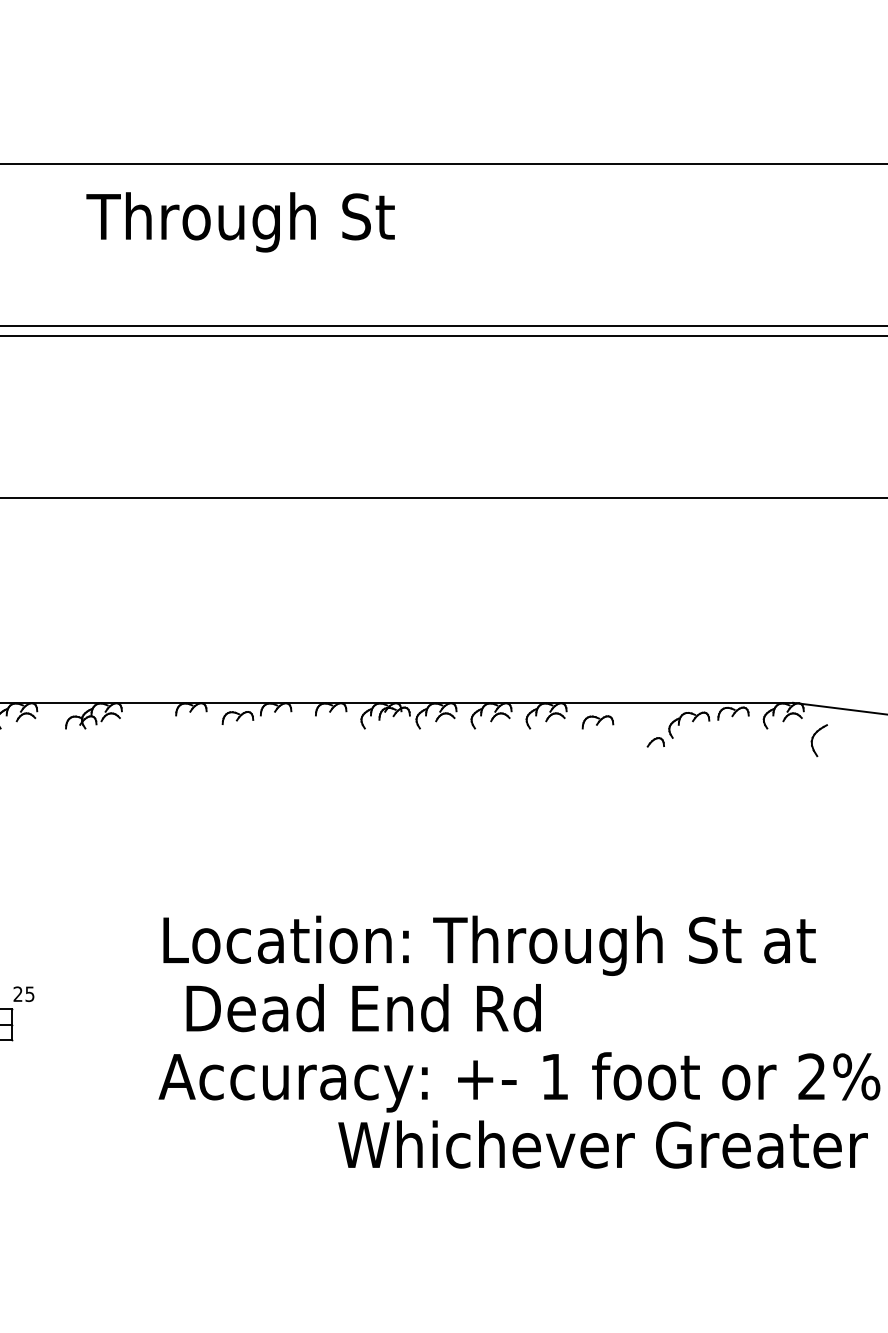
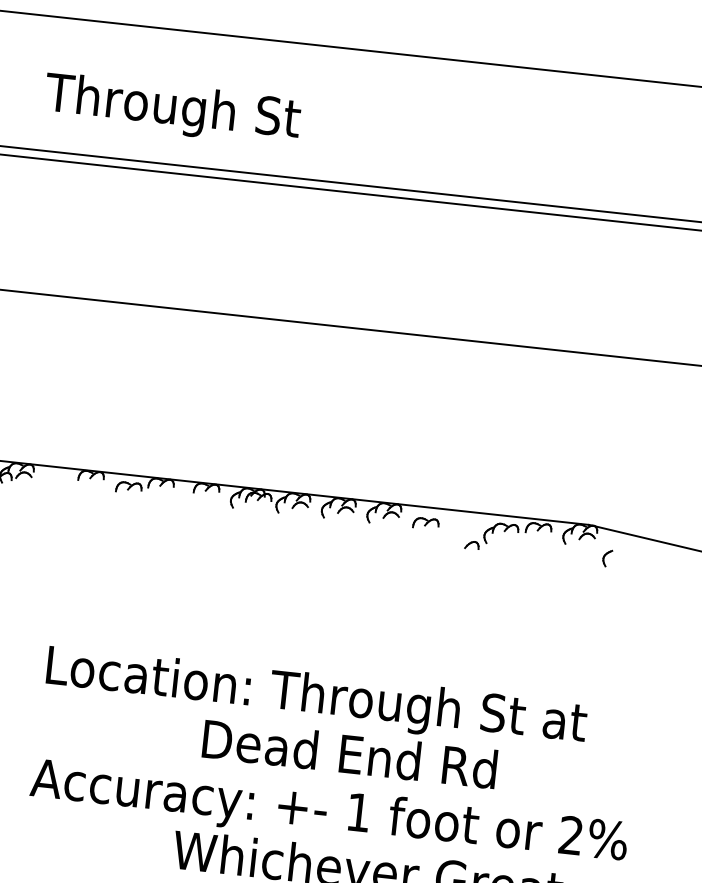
text: (240, 222) -> (172, 109), moved
part: (819, 740) -> (607, 558), size x0.62
text: (363, 1008) -> (349, 754), moved

